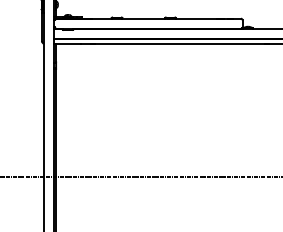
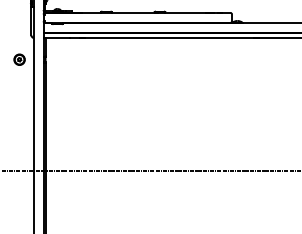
part: (30, 65) -> (19, 59), added

